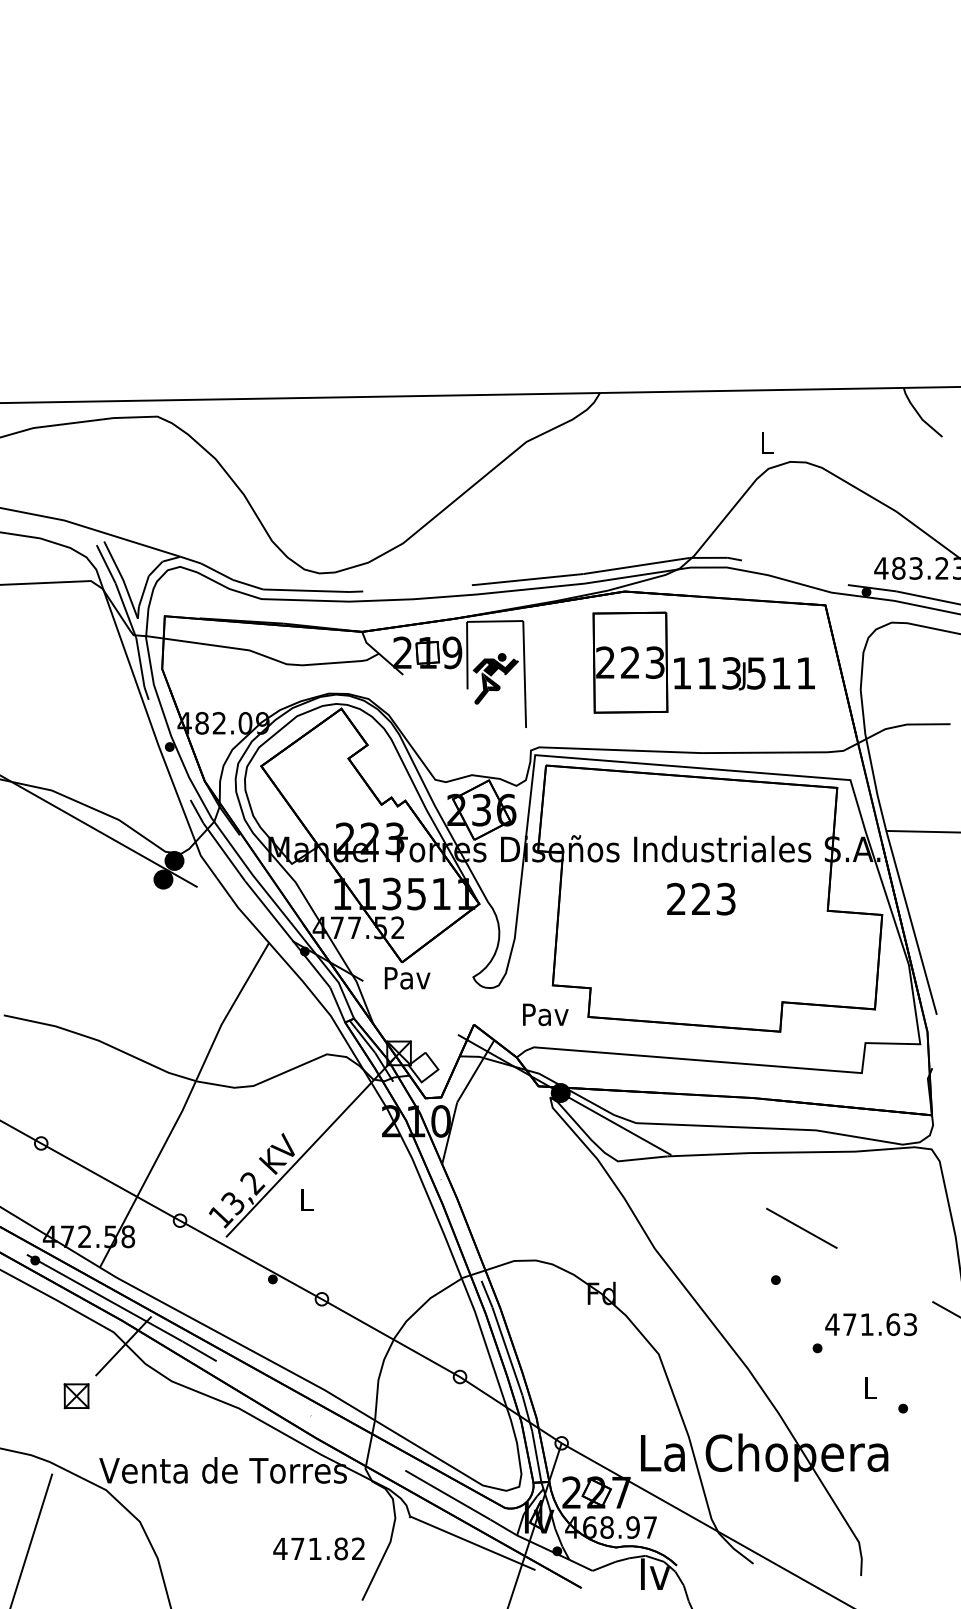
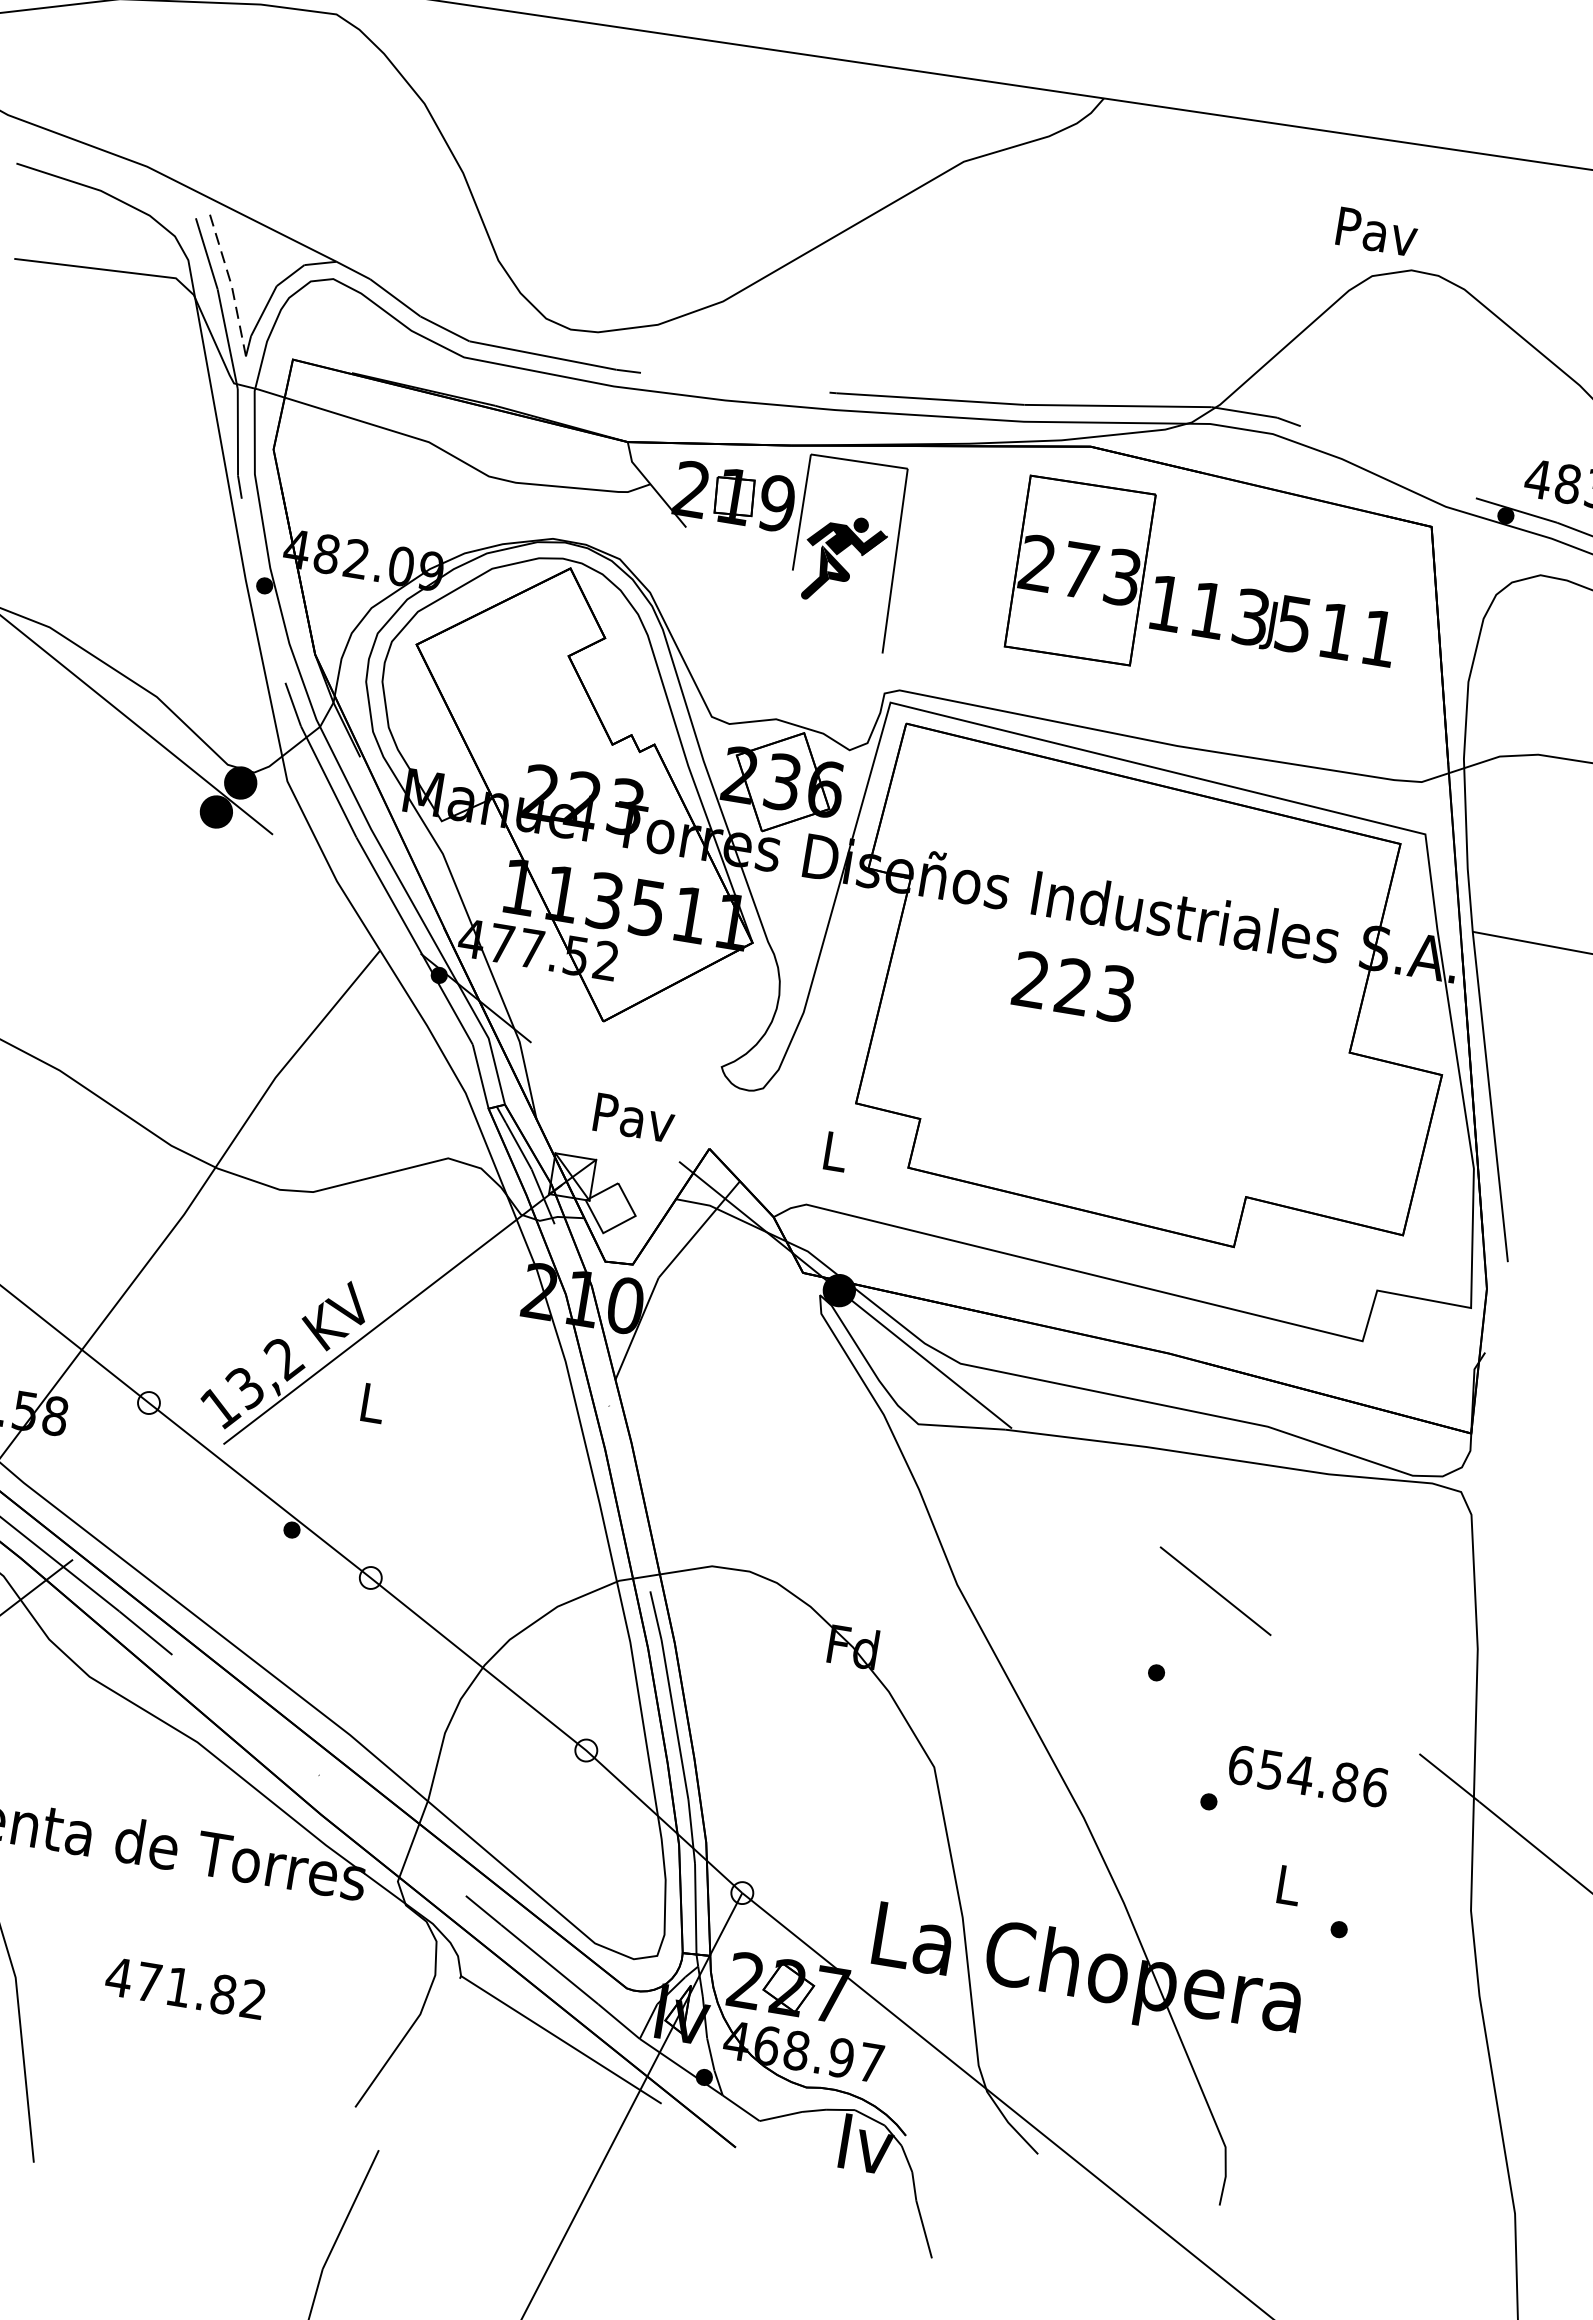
text: (767, 443) -> (1377, 232), L -> Pav
line: (122, 579) -> (230, 284), solid -> dashed
text: (630, 662) -> (1080, 570), 223 -> 273
text: (701, 898) -> (1074, 985), moved
text: (407, 978) -> (634, 1118), moved
text: (545, 1014) -> (835, 1151), Pav -> L
text: (871, 1324) -> (1308, 1776), 471.63 -> 654.86
text: (318, 1548) -> (184, 1987), moved

